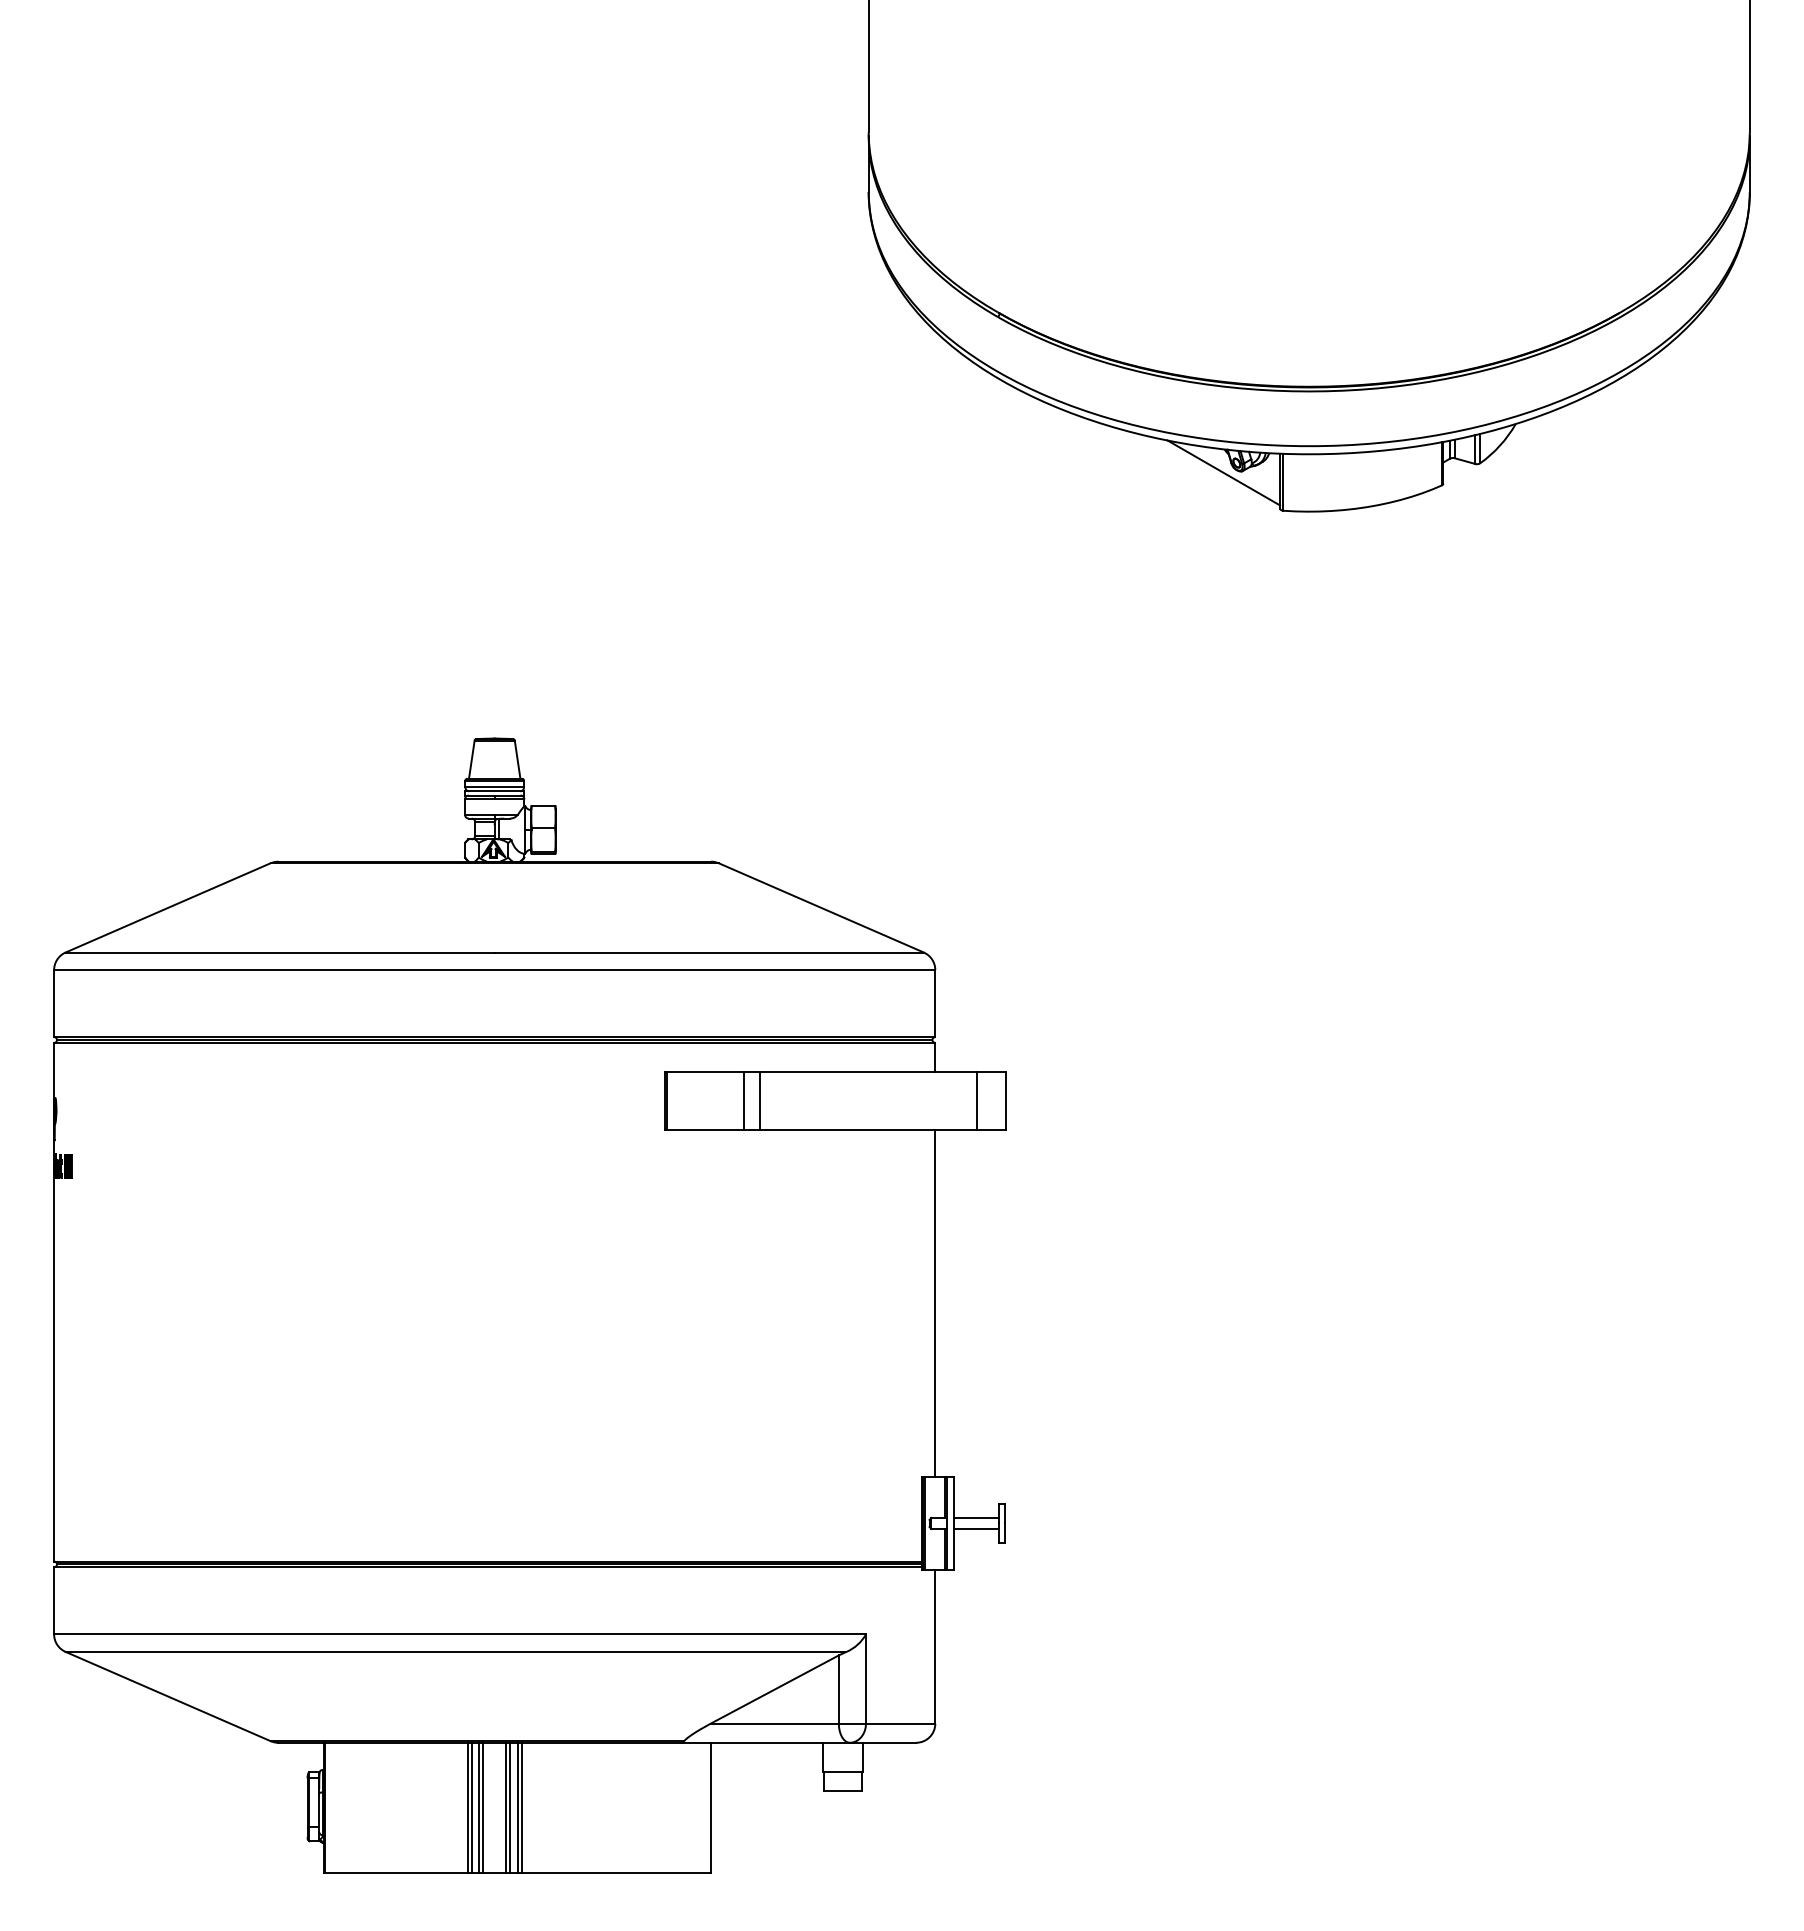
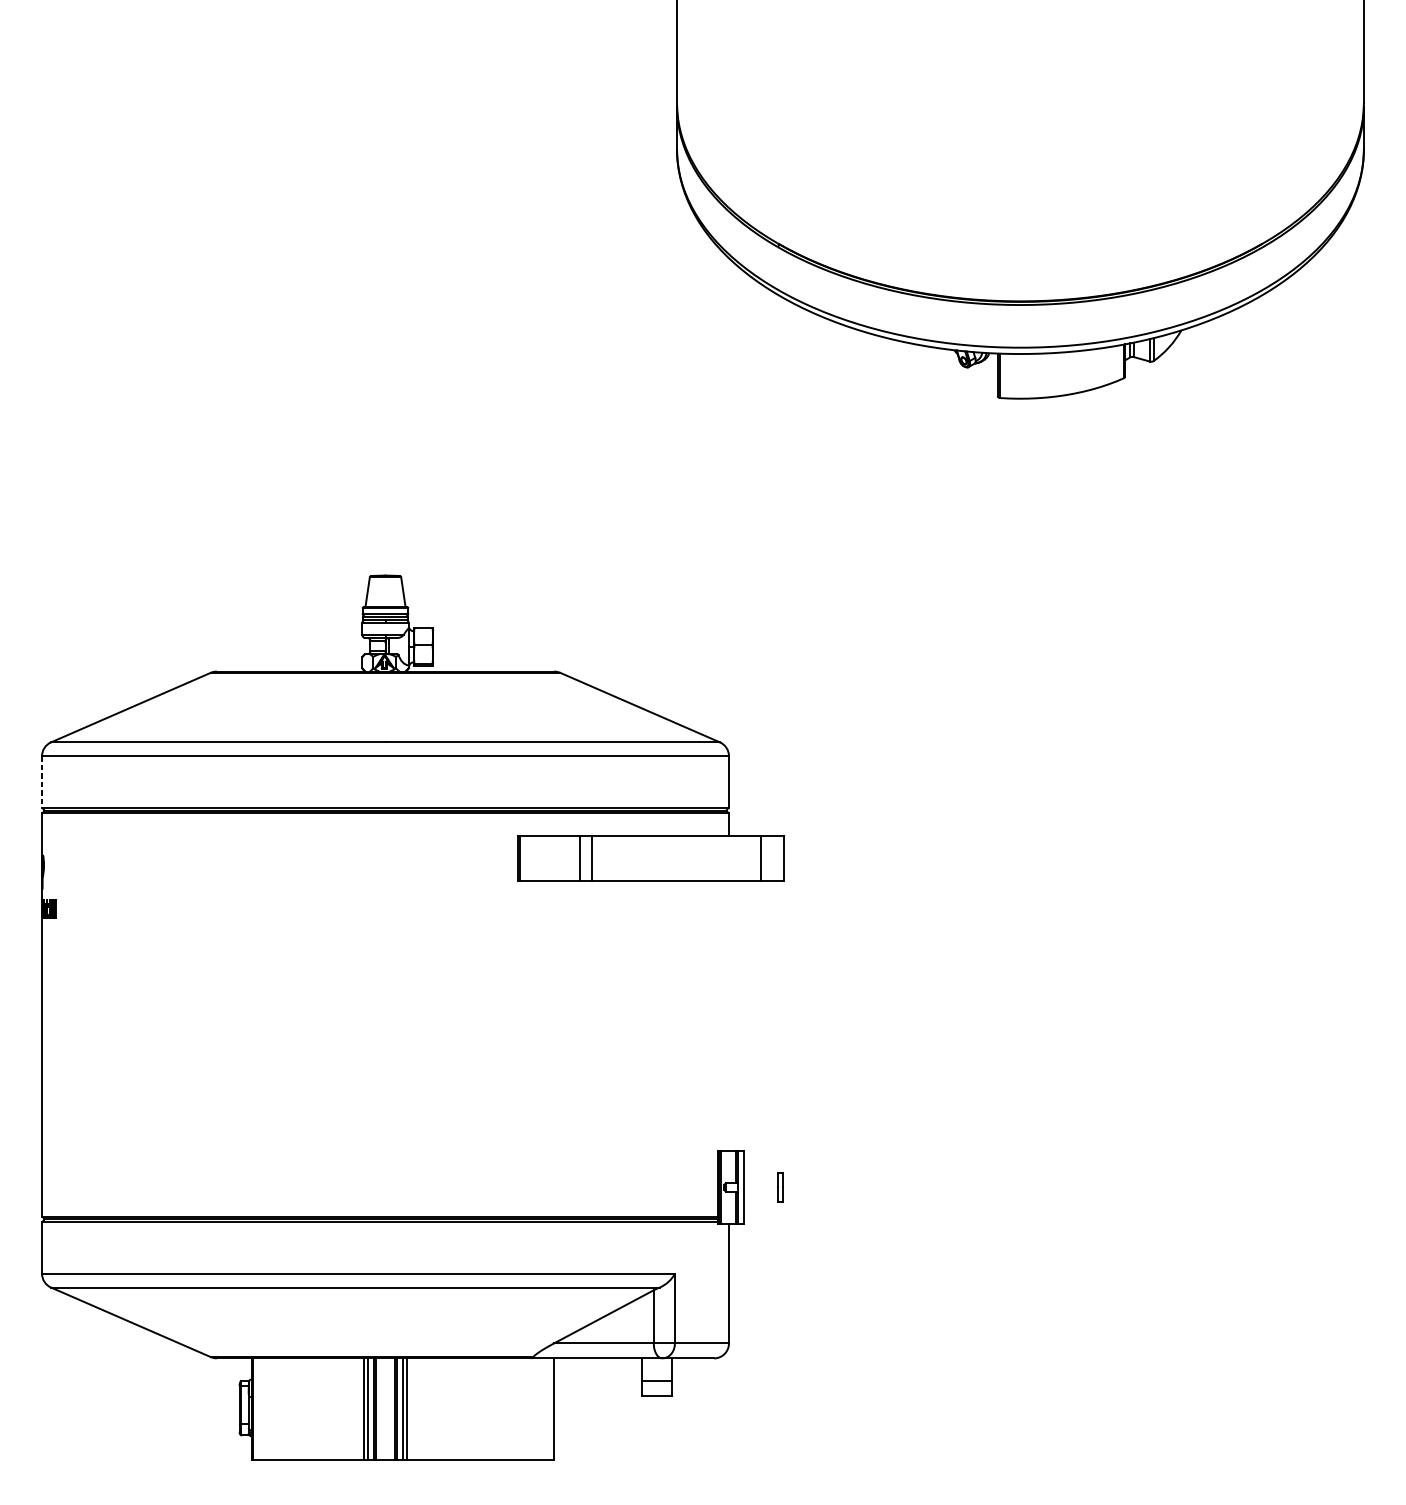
line: (1223, 472) -> (953, 368), removed
line: (54, 1003) -> (42, 782), solid -> dashed
line: (935, 1302) -> (729, 1015), removed
line: (976, 1517) -> (761, 1182), removed
line: (976, 1528) -> (761, 1191), removed

